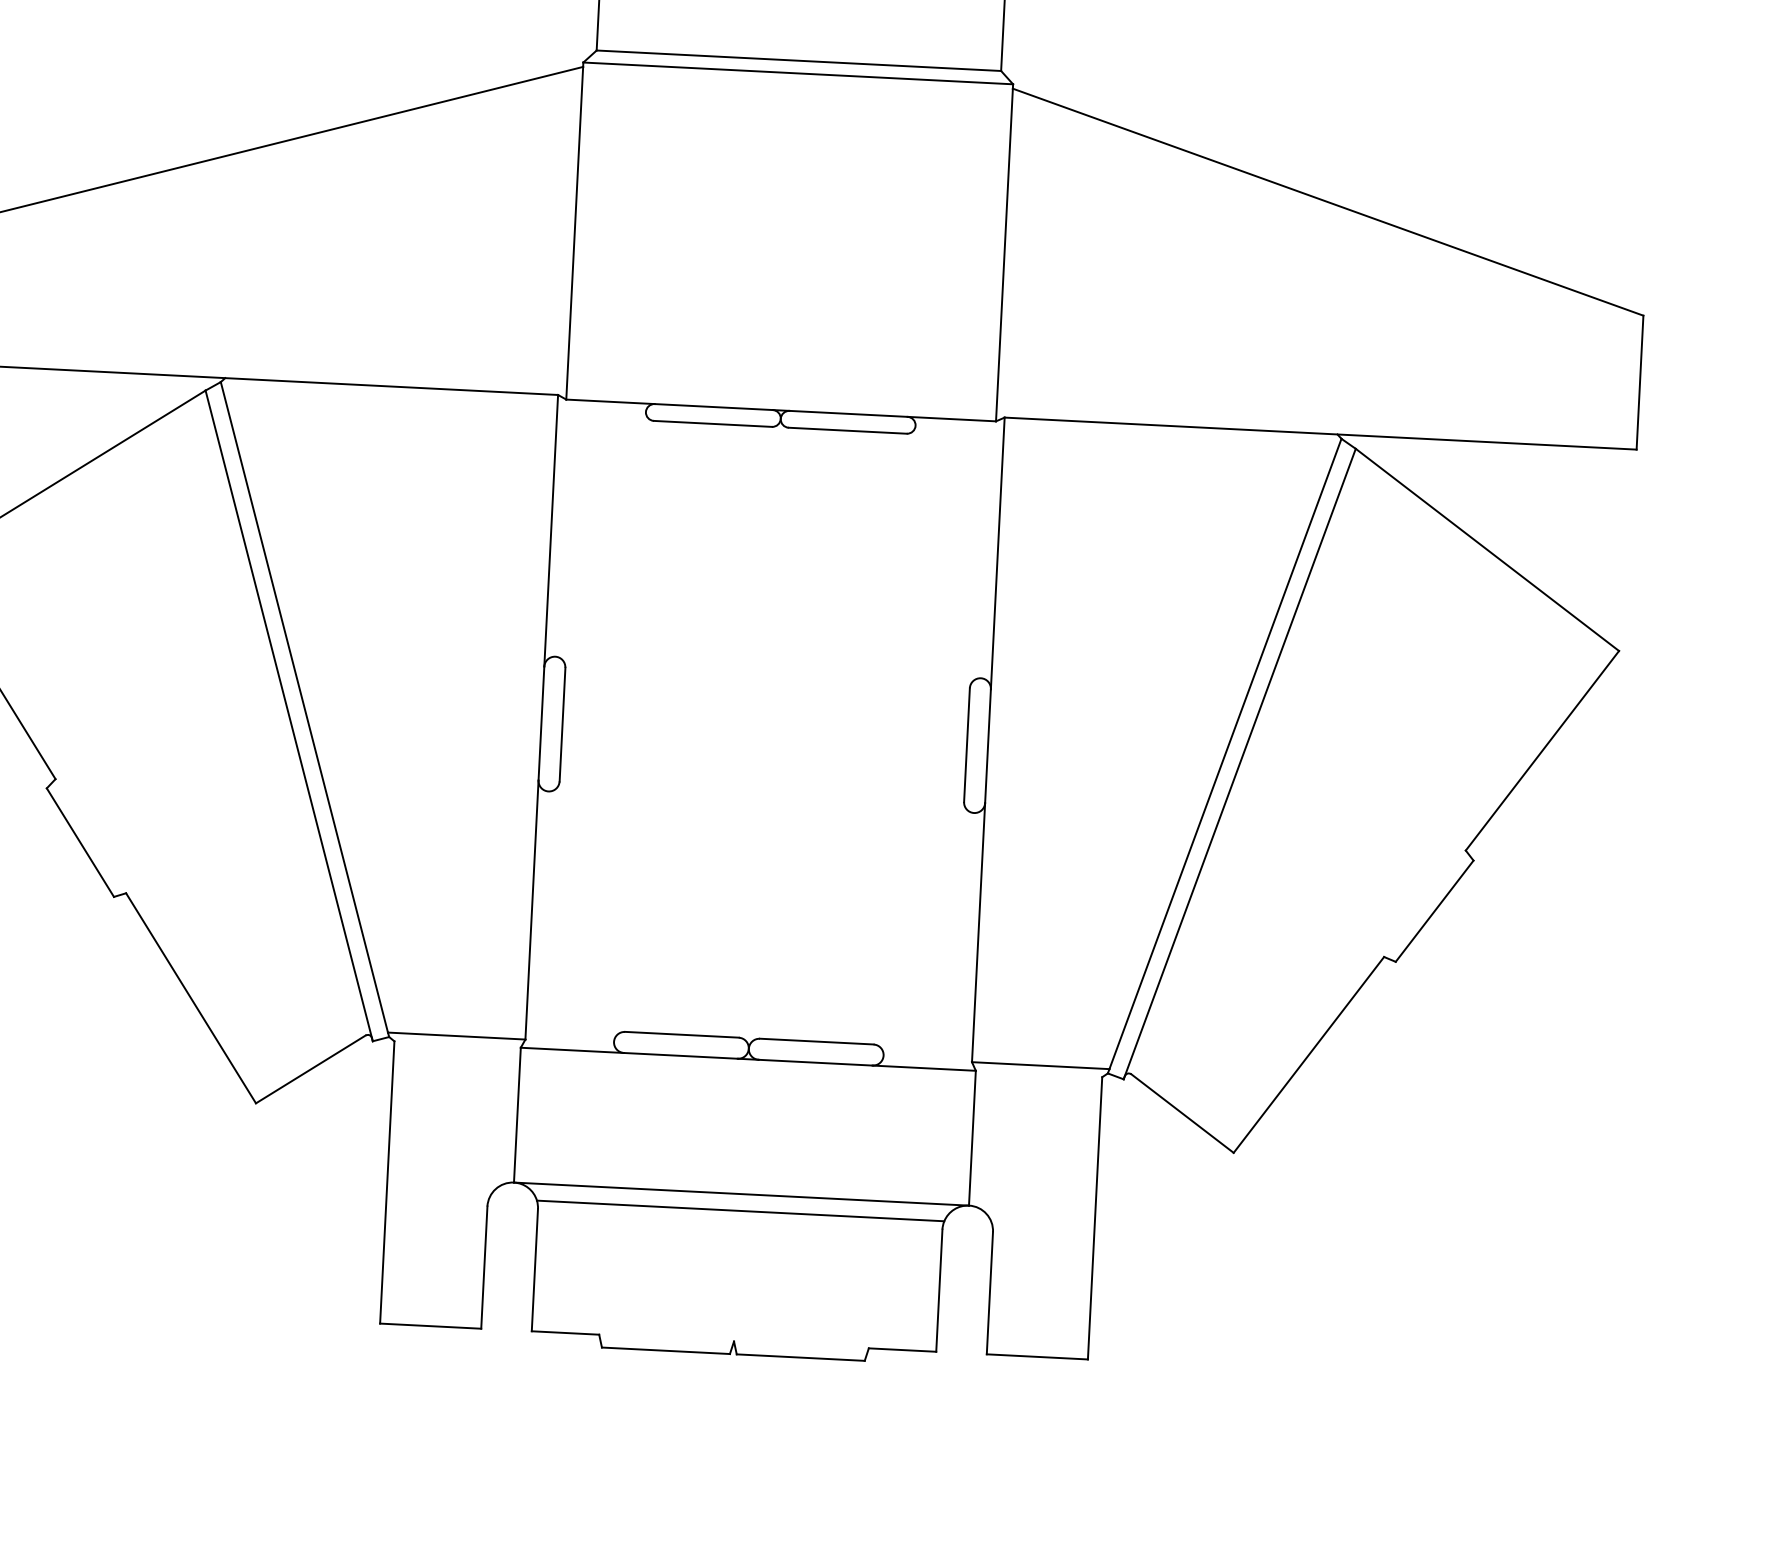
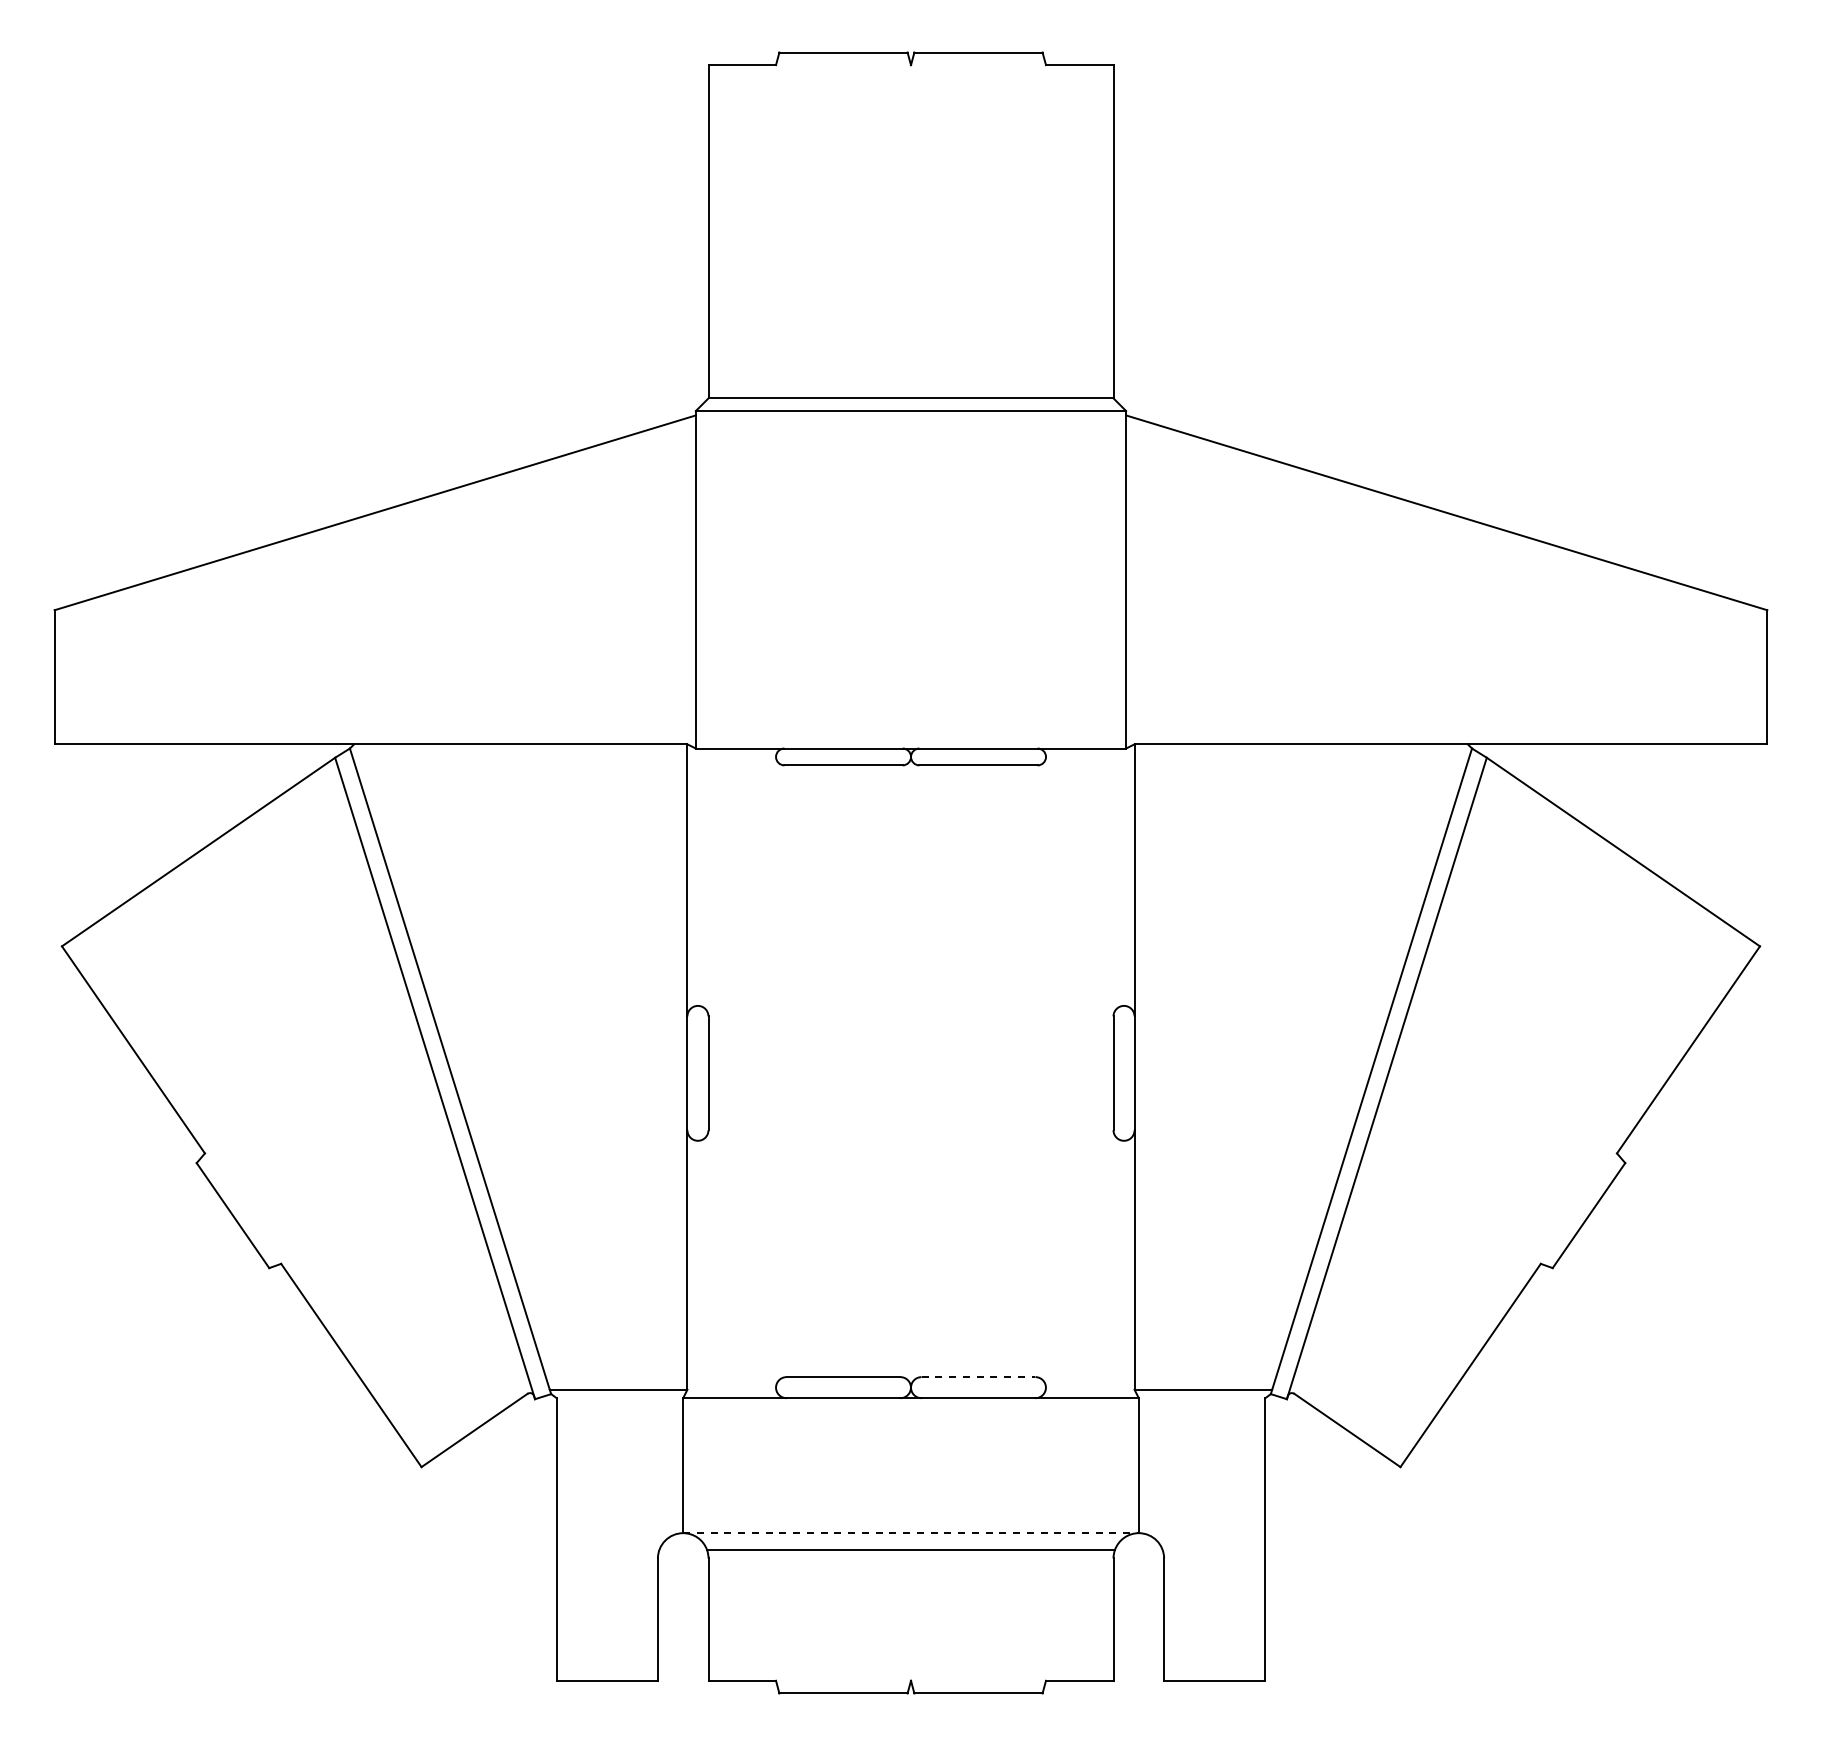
line: (816, 1042) -> (978, 1377), solid -> dashed
line: (741, 1194) -> (911, 1533), solid -> dashed

